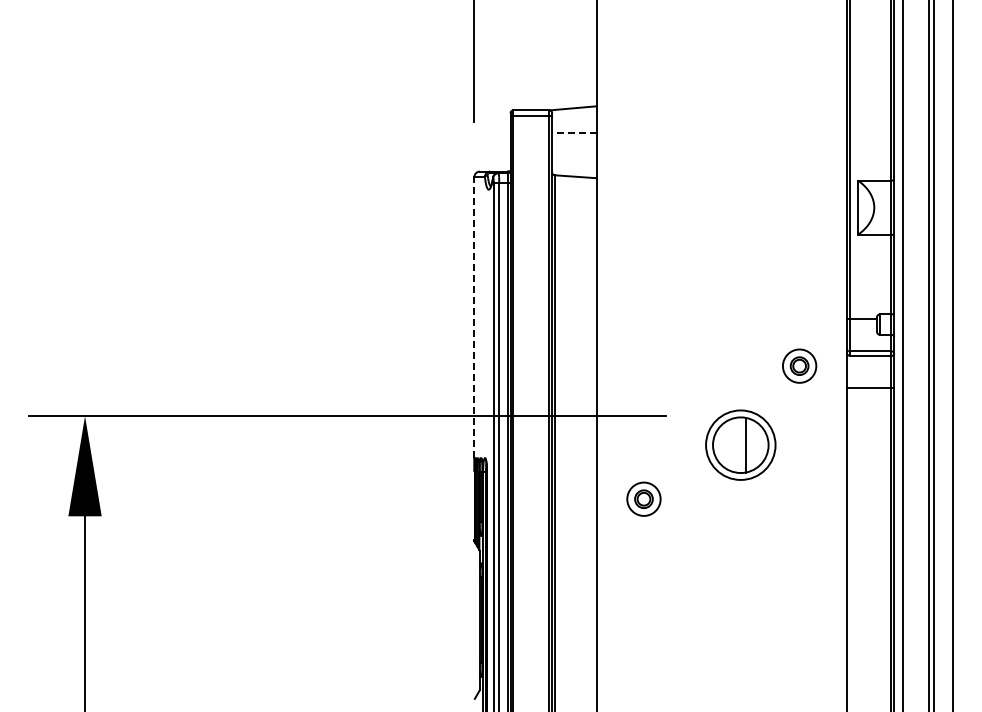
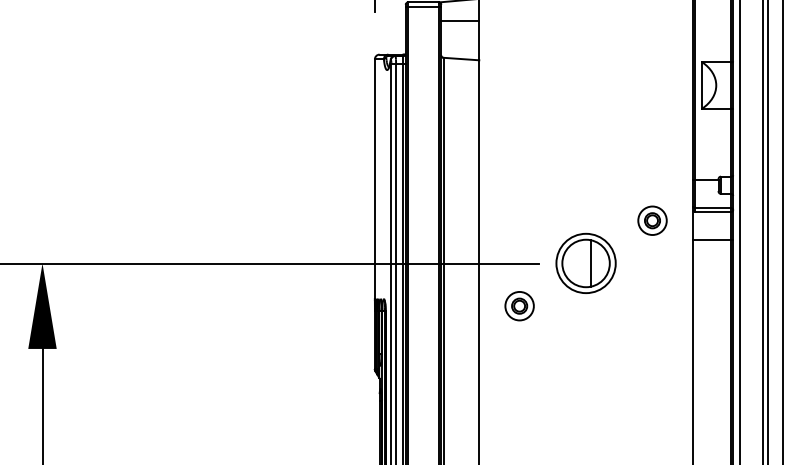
line: (573, 132) -> (459, 21), dashed -> solid
line: (474, 317) -> (374, 179), dashed -> solid
part: (740, 444) -> (585, 262), moved
part: (643, 498) -> (519, 305), moved

